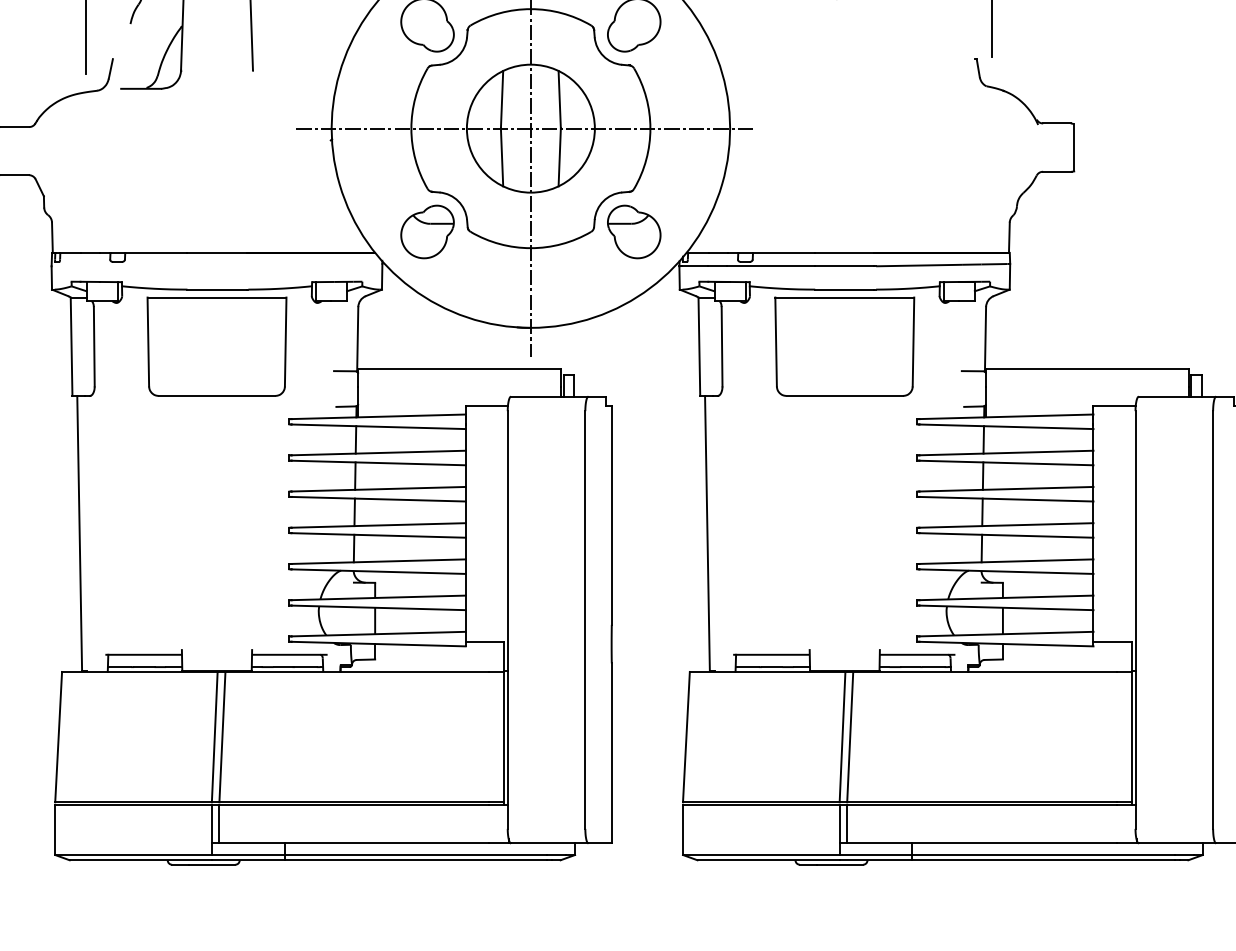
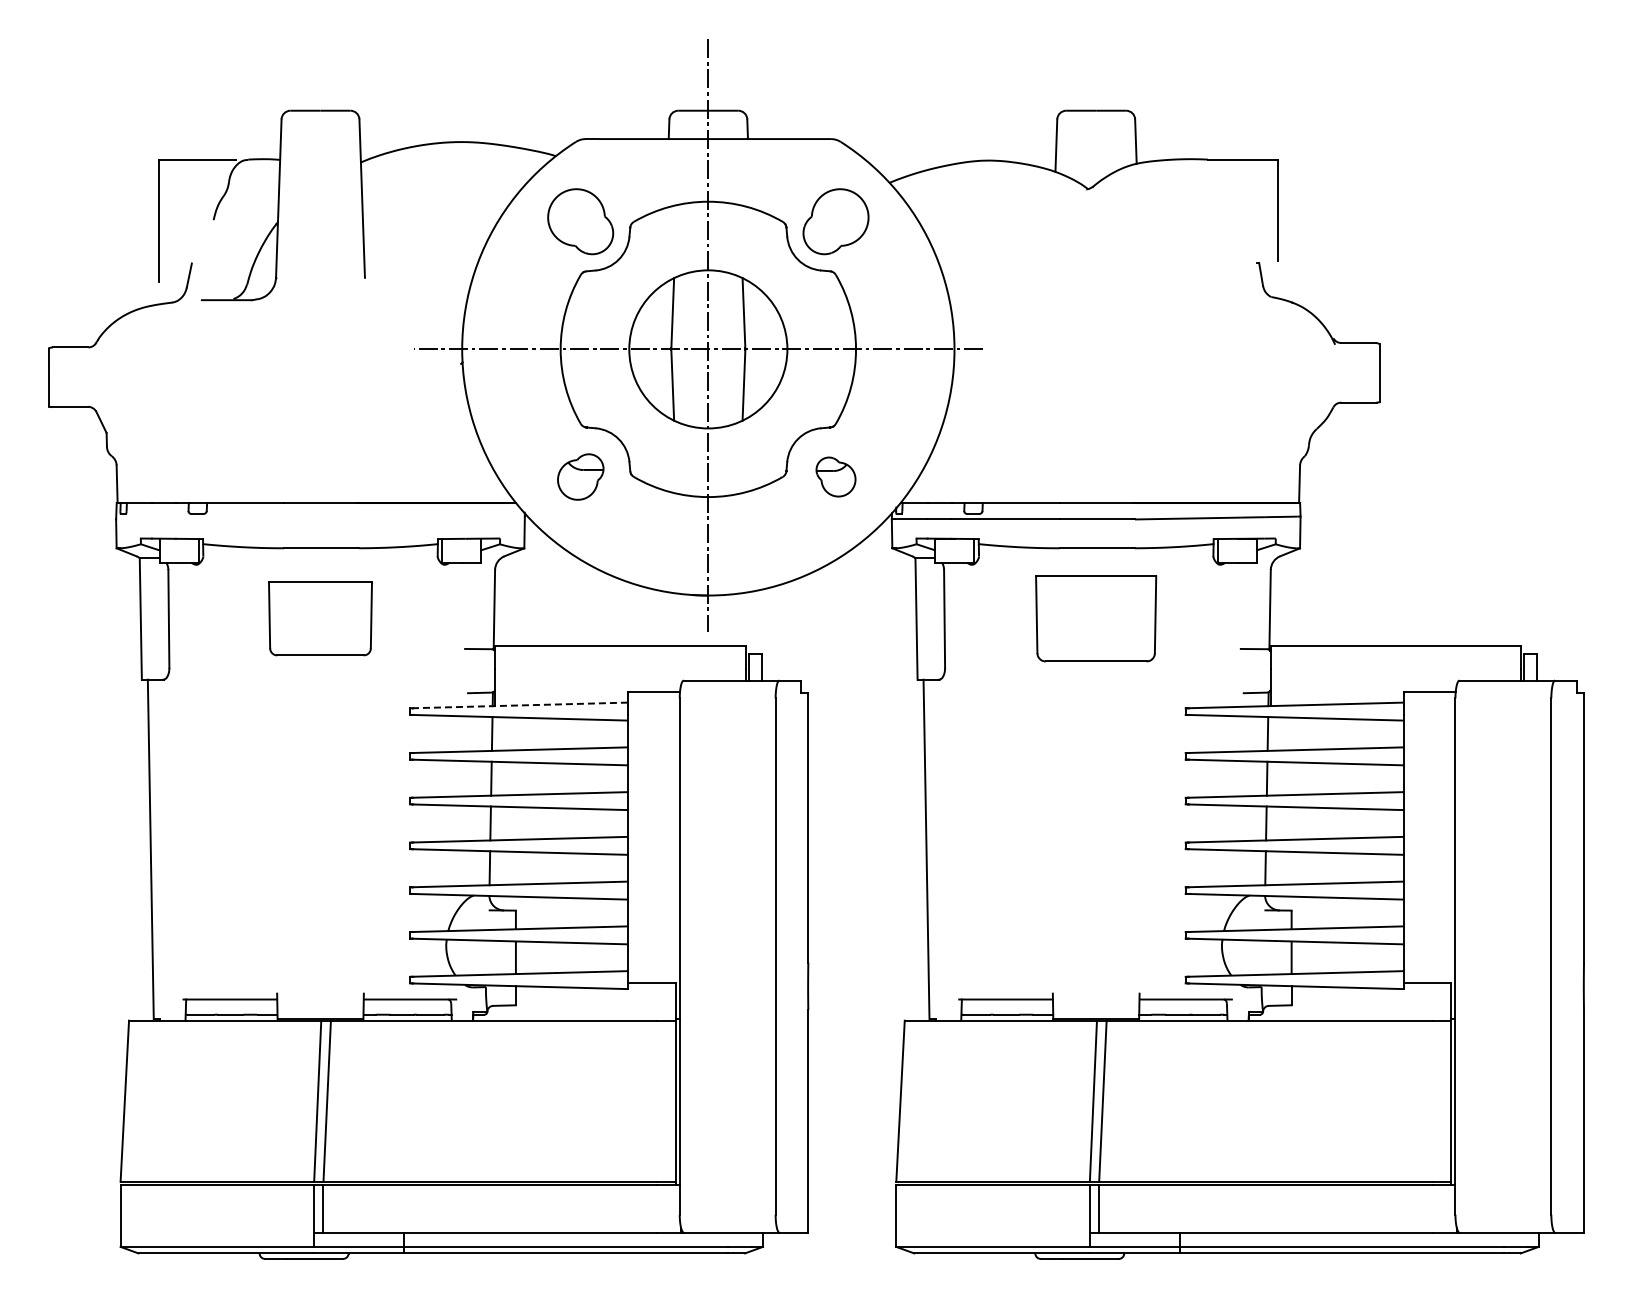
part: (427, 231) -> (580, 476), size x0.7
part: (633, 231) -> (835, 476), size x0.6
part: (217, 346) -> (320, 618), size x0.6
part: (844, 346) -> (1095, 618), size x0.7
line: (378, 416) -> (519, 705), solid -> dashed

